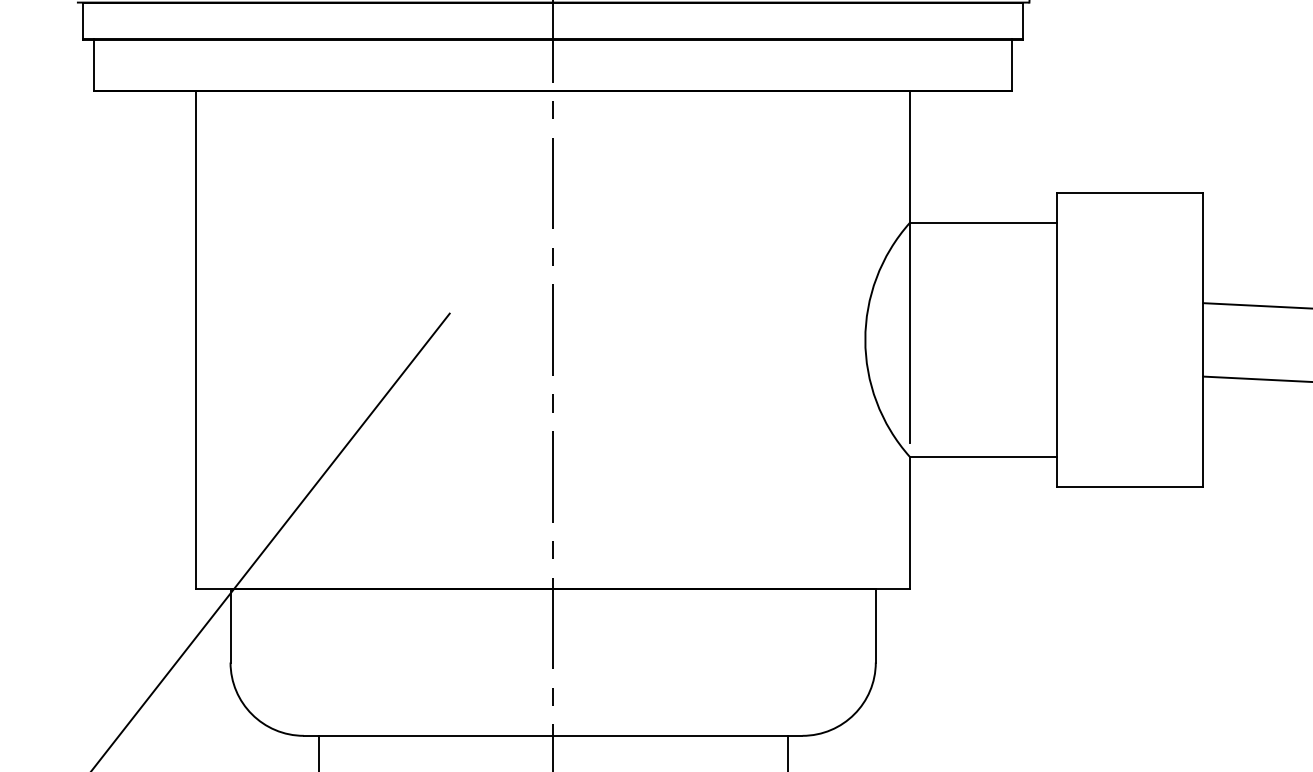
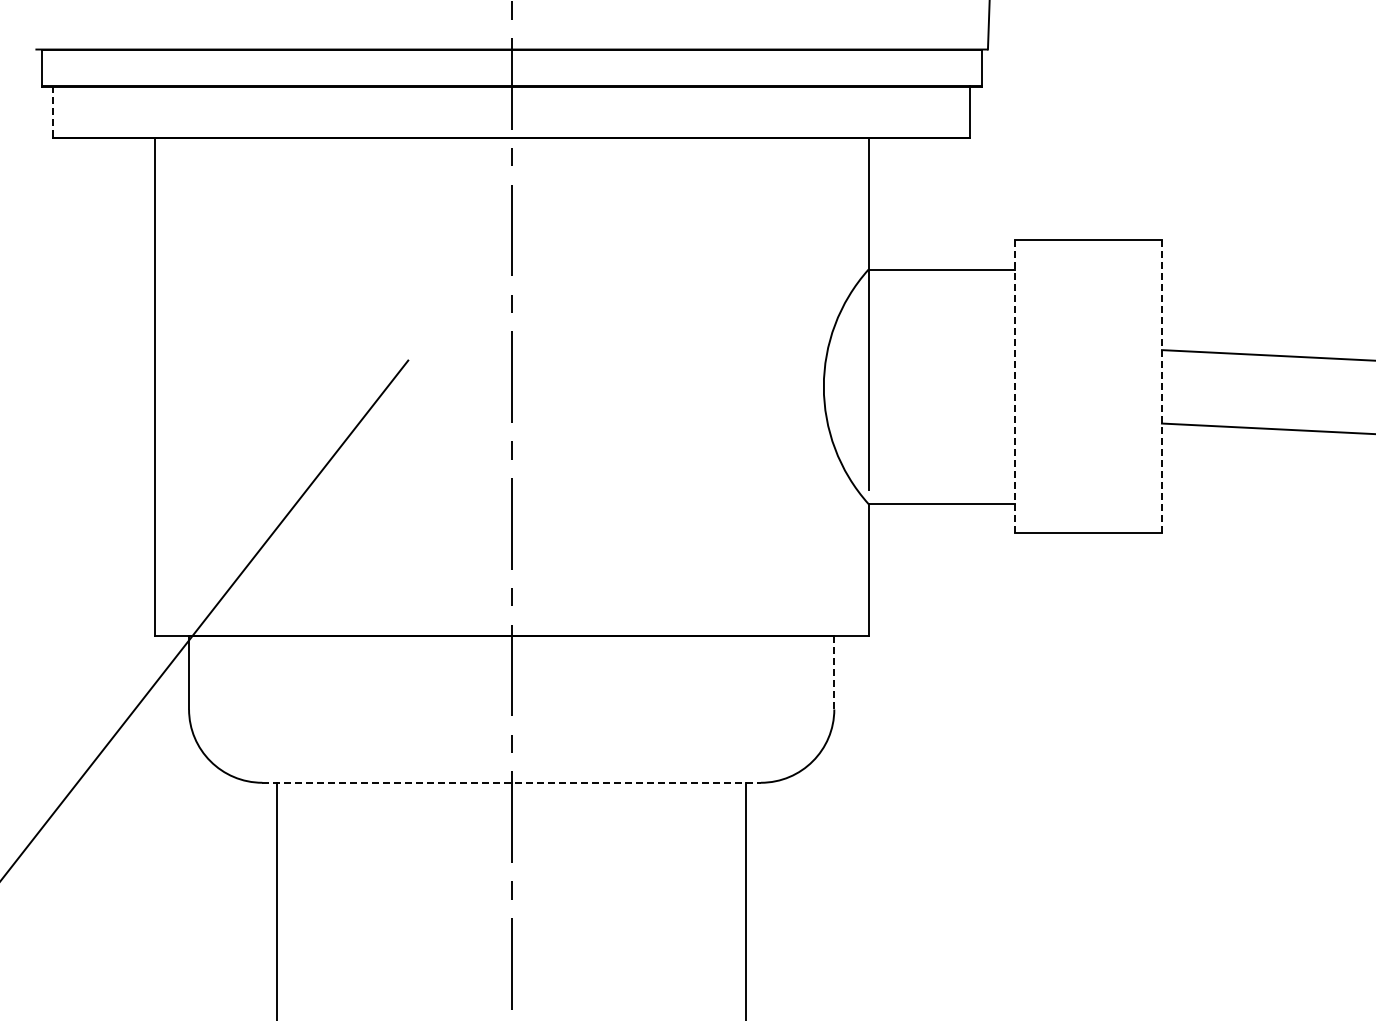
line: (93, 65) -> (52, 112), solid -> dashed
line: (1056, 339) -> (1015, 386), solid -> dashed
line: (1202, 339) -> (1161, 386), solid -> dashed
line: (875, 625) -> (834, 672), solid -> dashed
line: (553, 735) -> (512, 782), solid -> dashed

